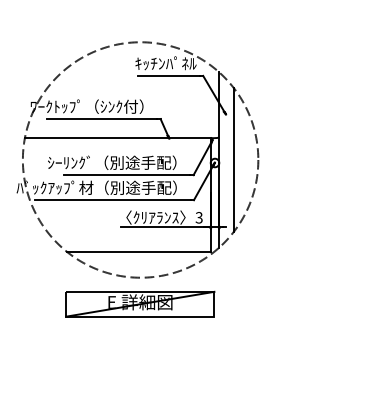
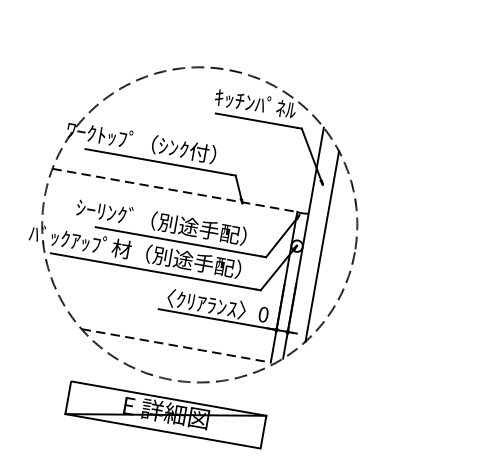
line: (117, 137) -> (174, 189), solid -> dashed
text: (198, 217) -> (262, 314), 3 -> 0
line: (138, 252) -> (175, 346), solid -> dashed

